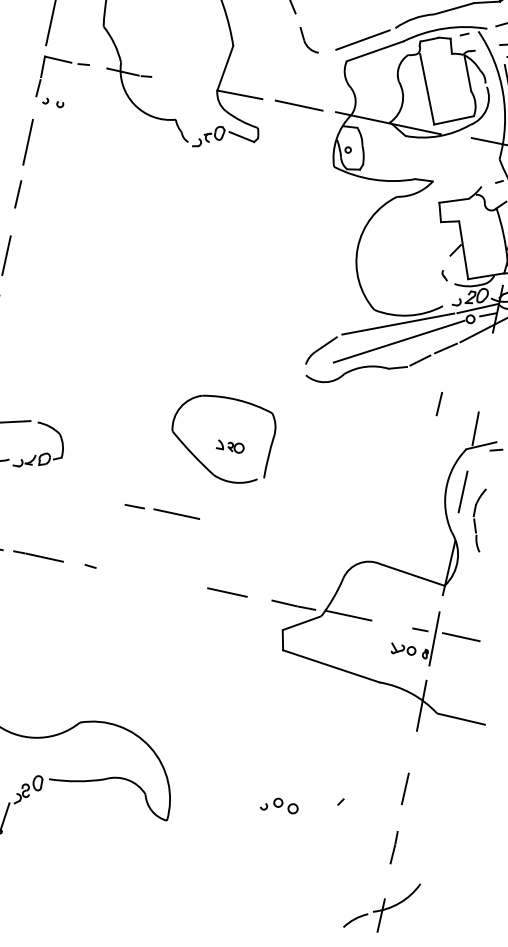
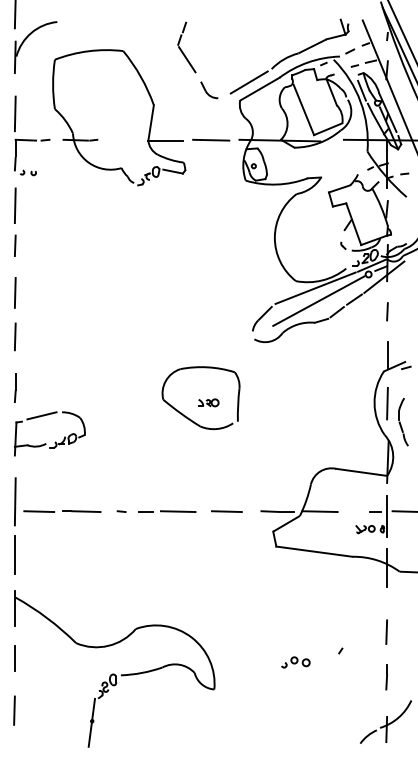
line: (439, 403) -> (387, 311), moved
line: (162, 511) -> (167, 511), moved

